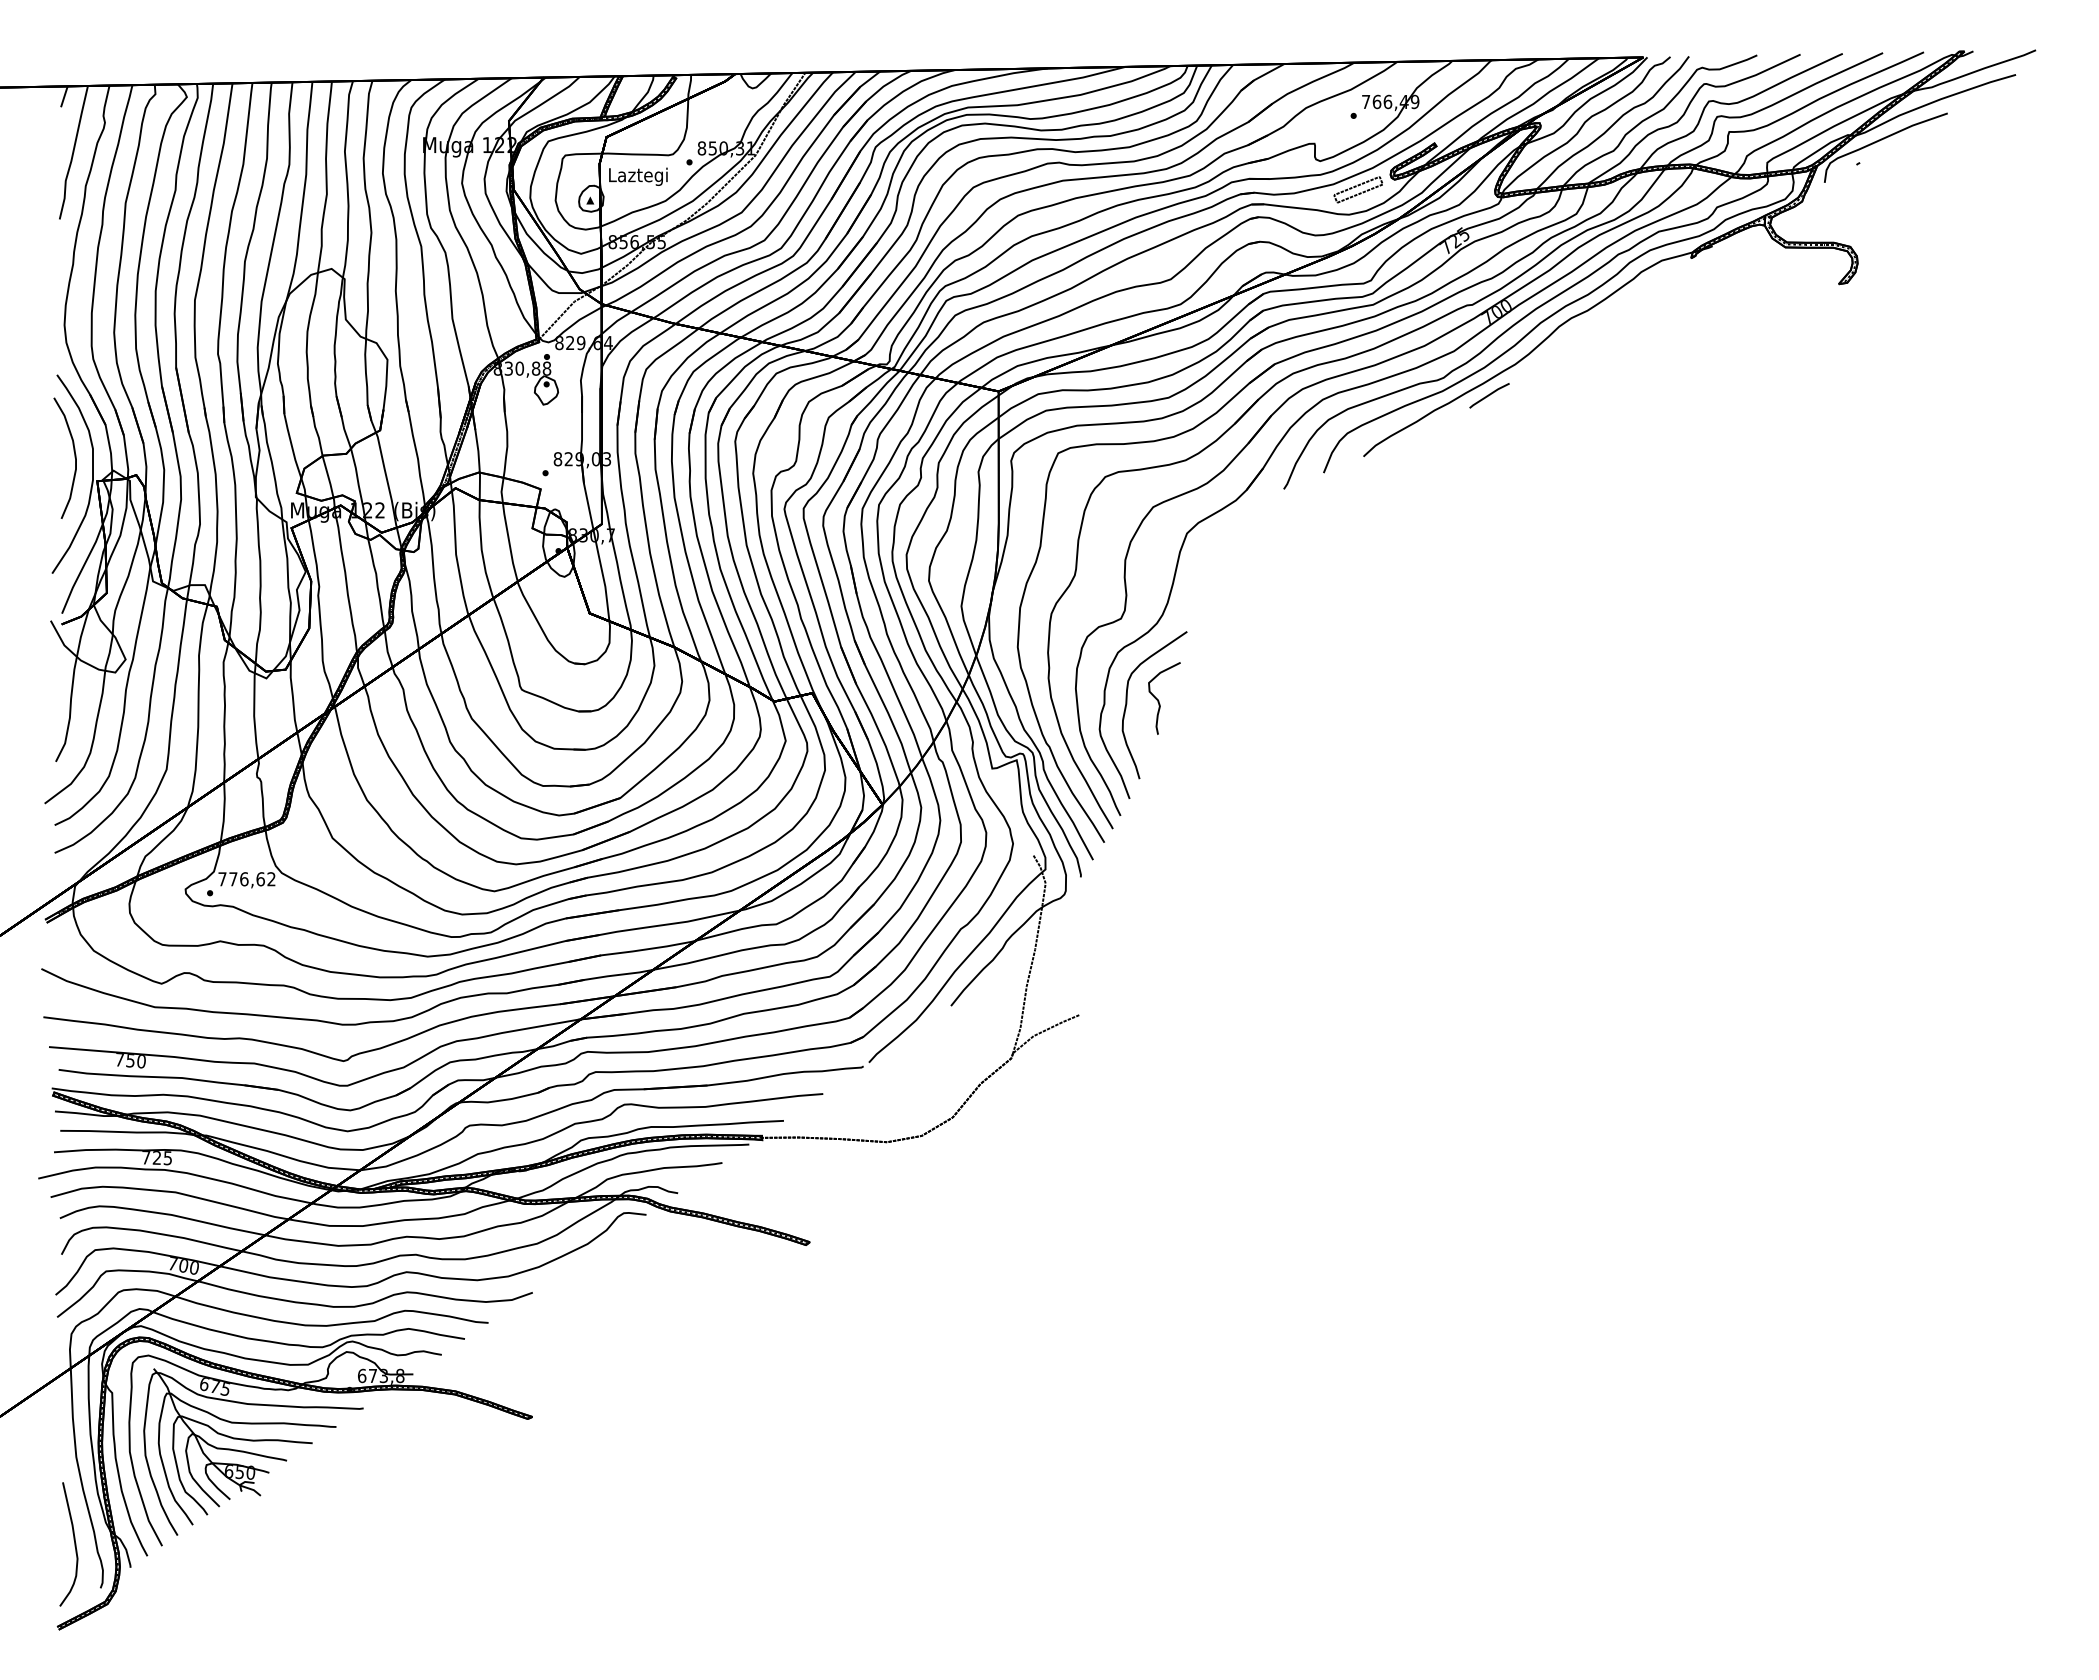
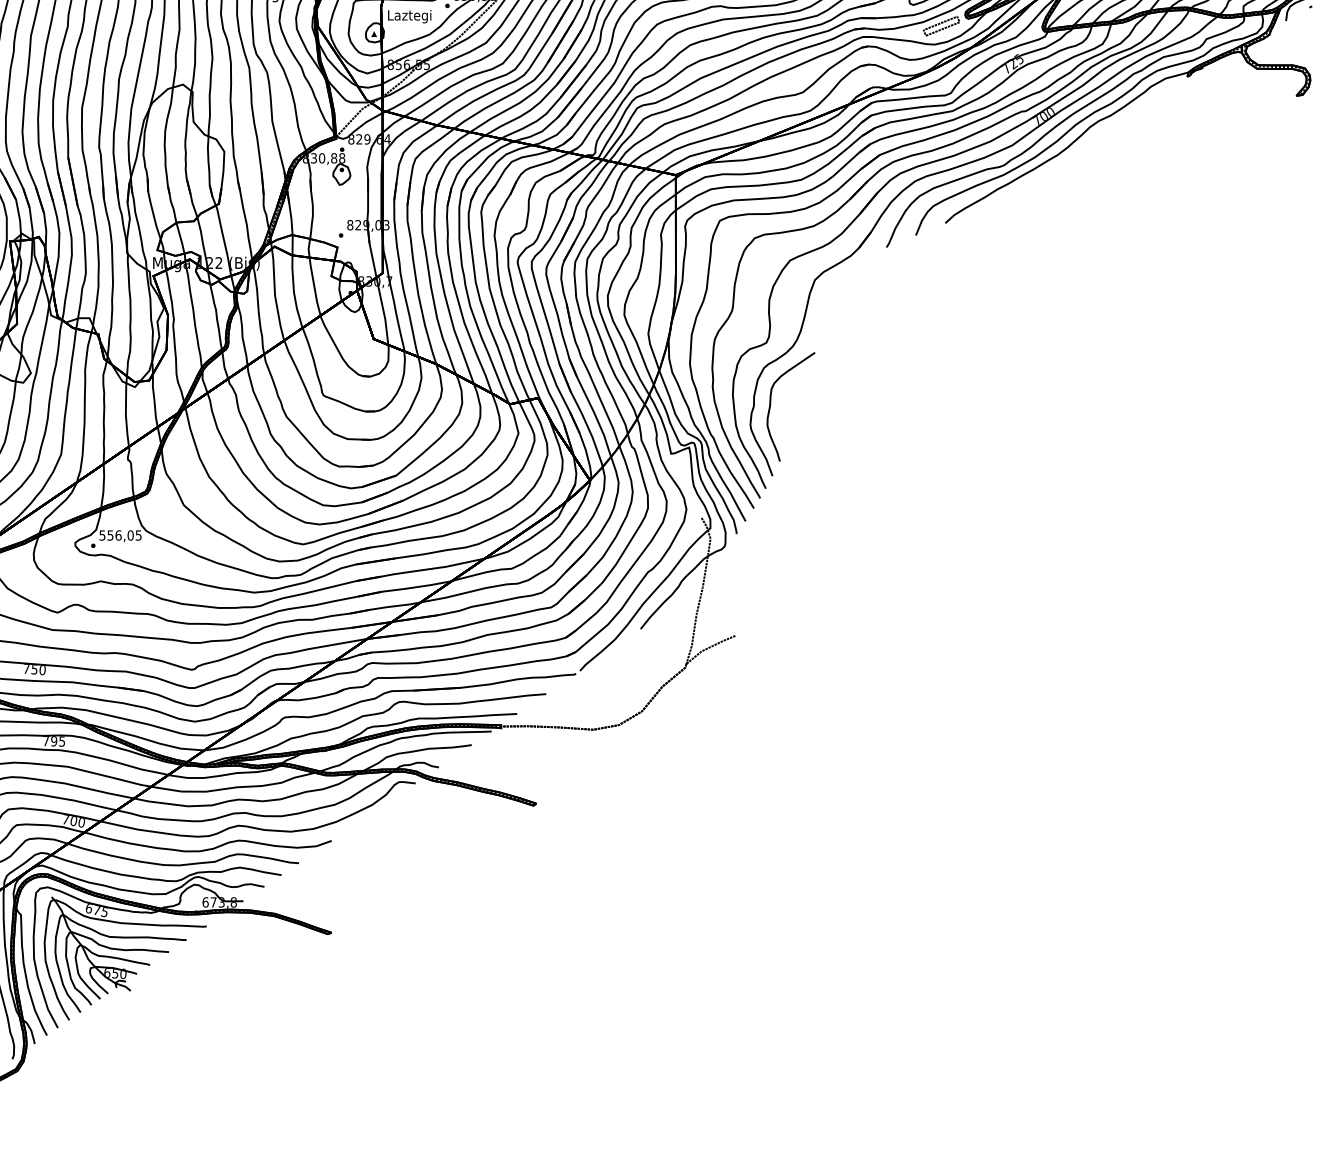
line: (1489, 395) -> (1038, 178), removed
curve: (1159, 700) -> (794, 403), removed
text: (246, 879) -> (120, 535), 776,62 -> 556,05
text: (156, 1157) -> (53, 741), 725 -> 795

